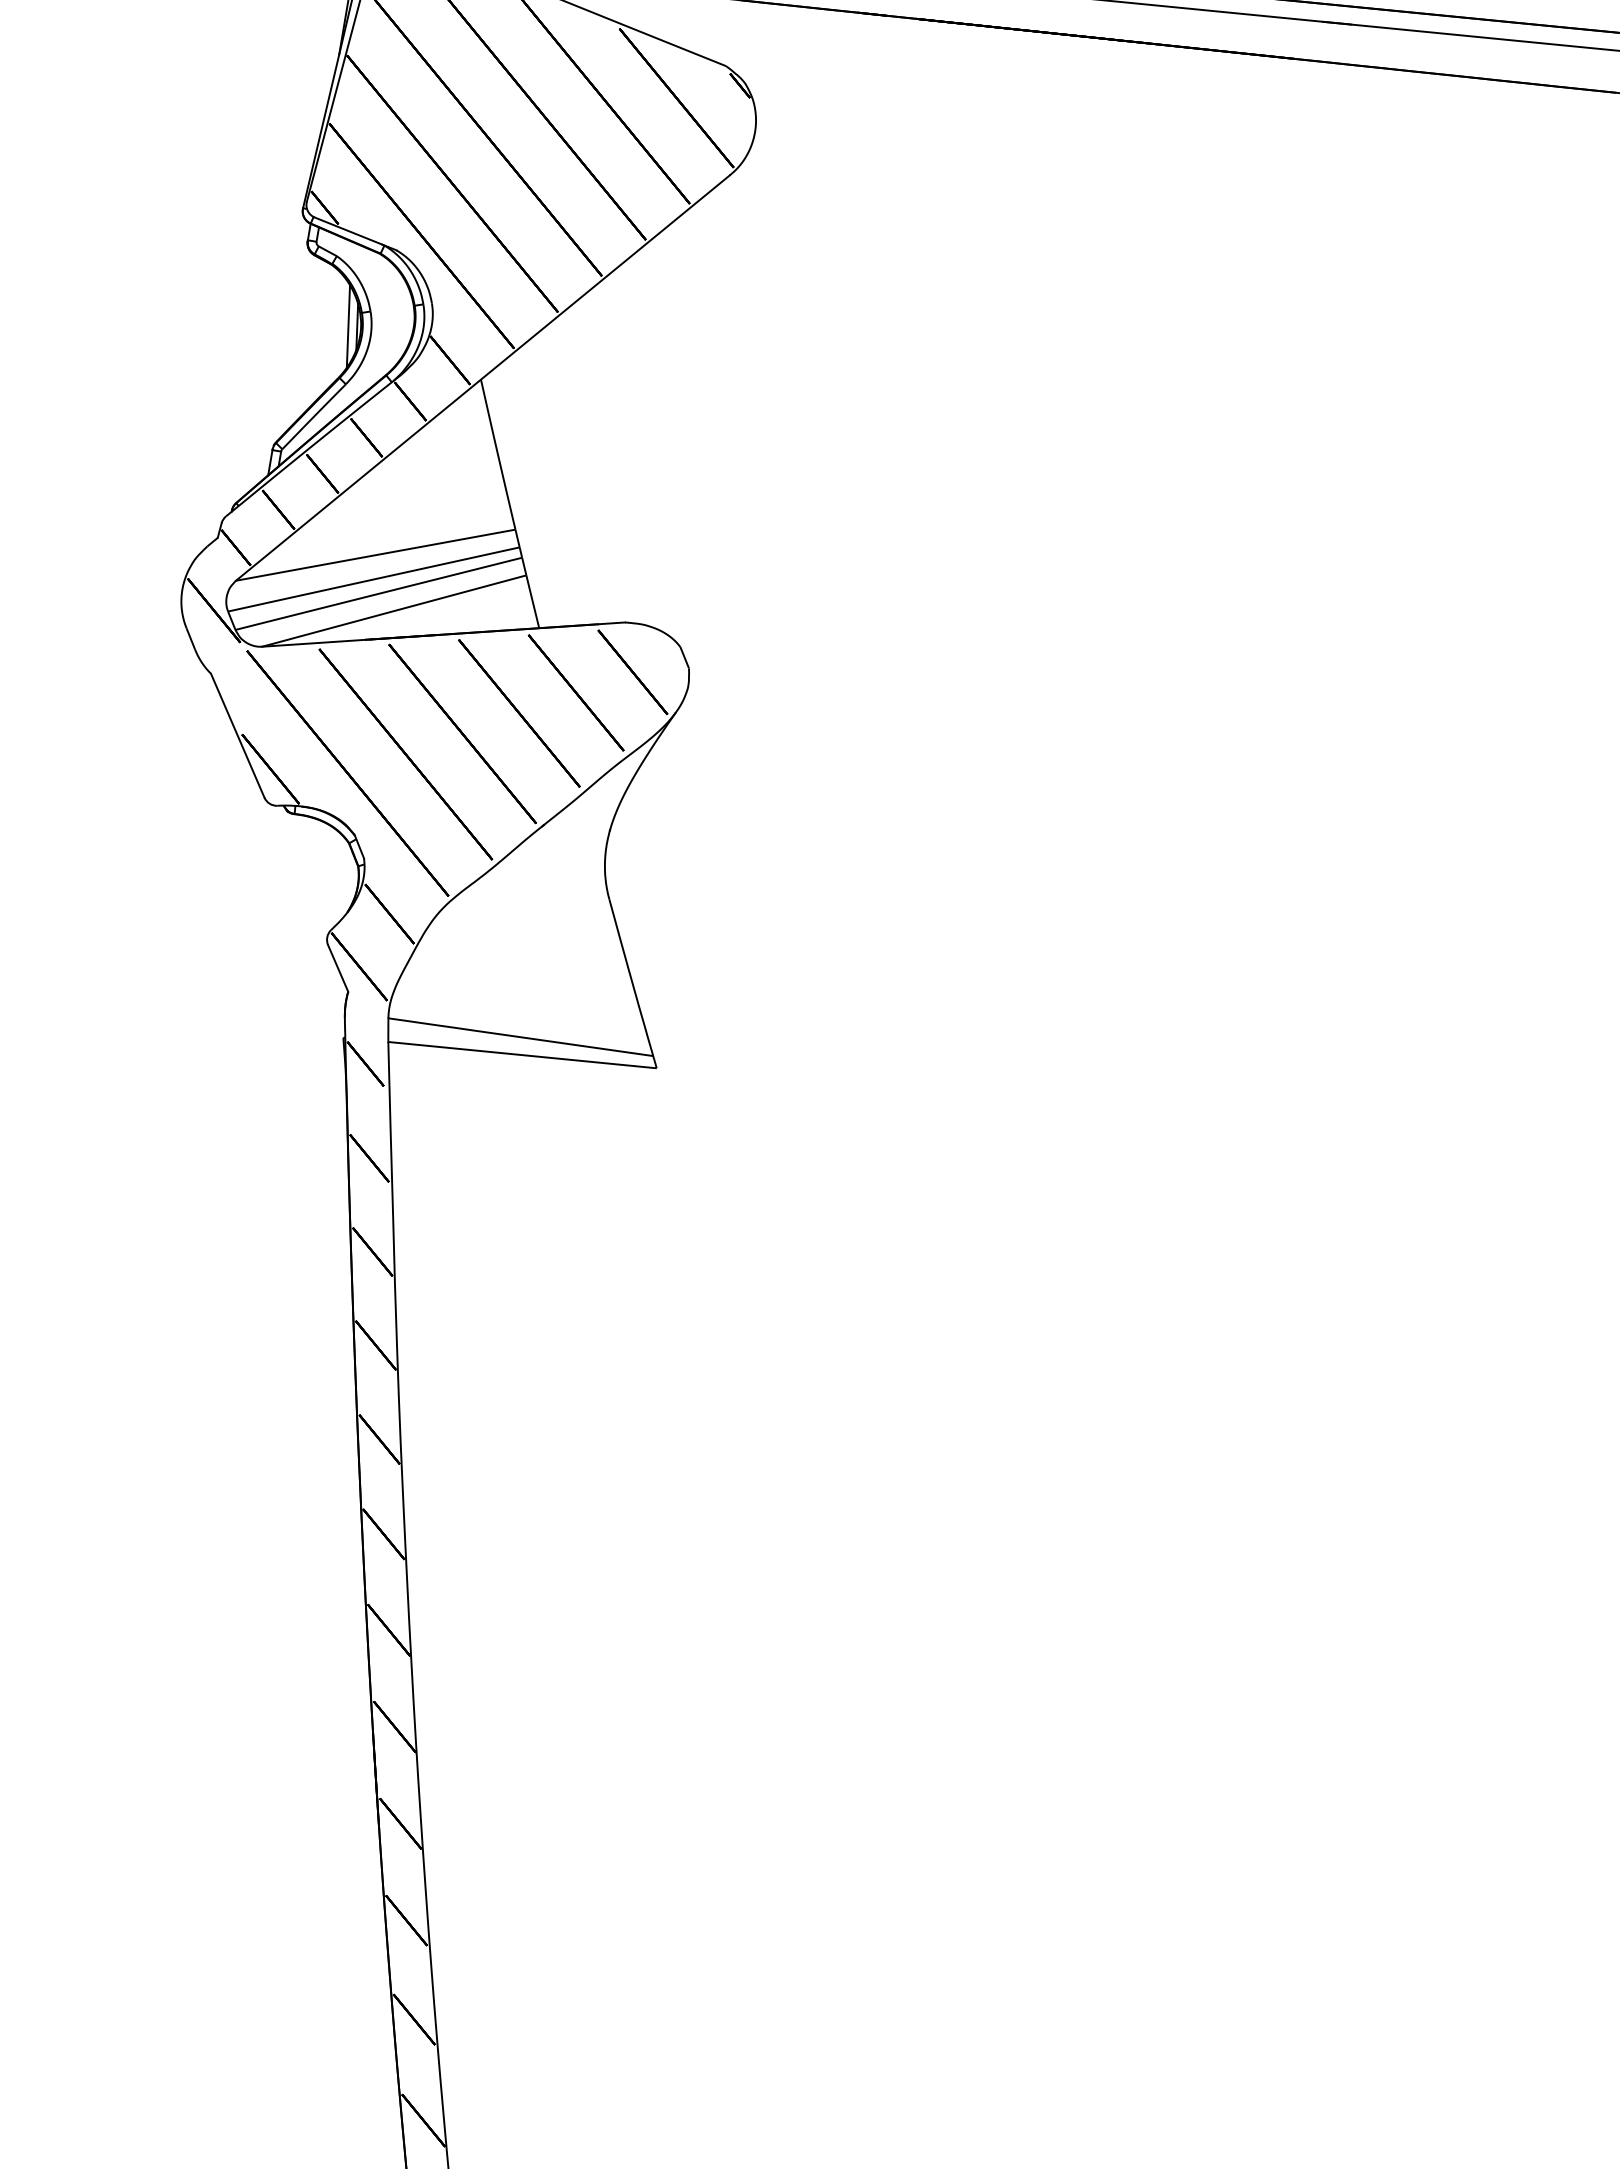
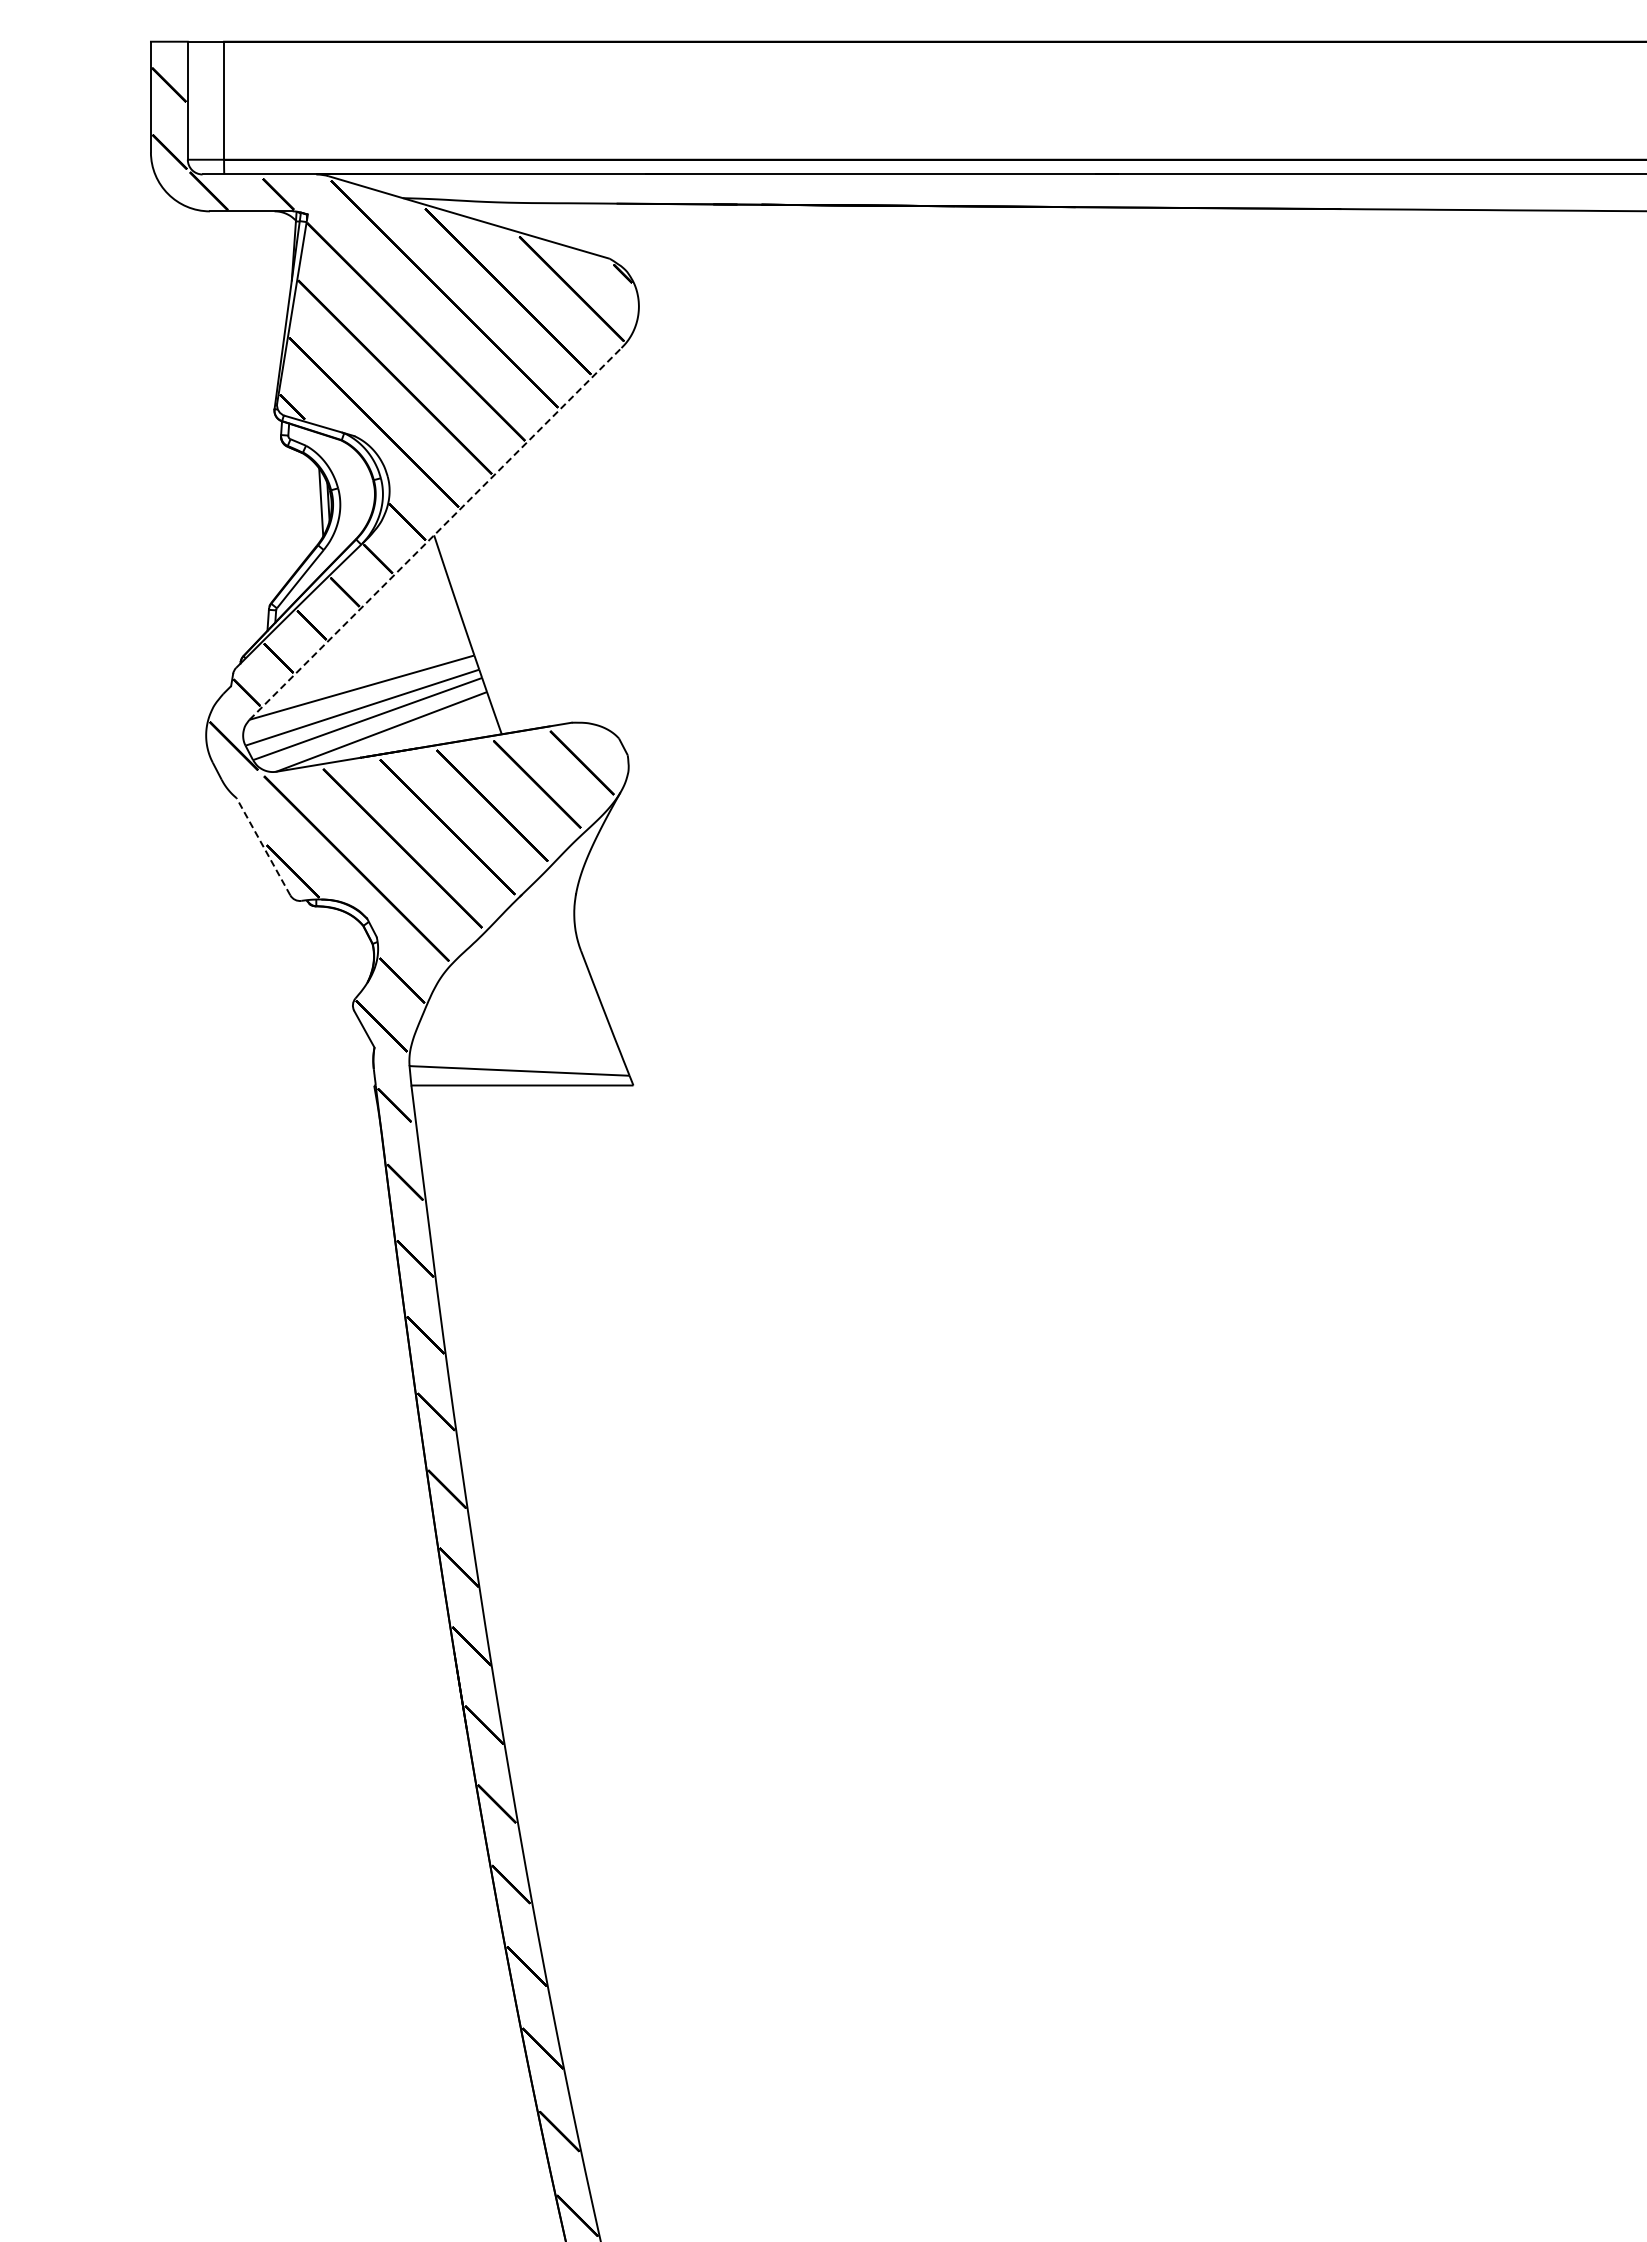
line: (482, 377) -> (435, 533), solid -> dashed
line: (237, 735) -> (263, 846), solid -> dashed

